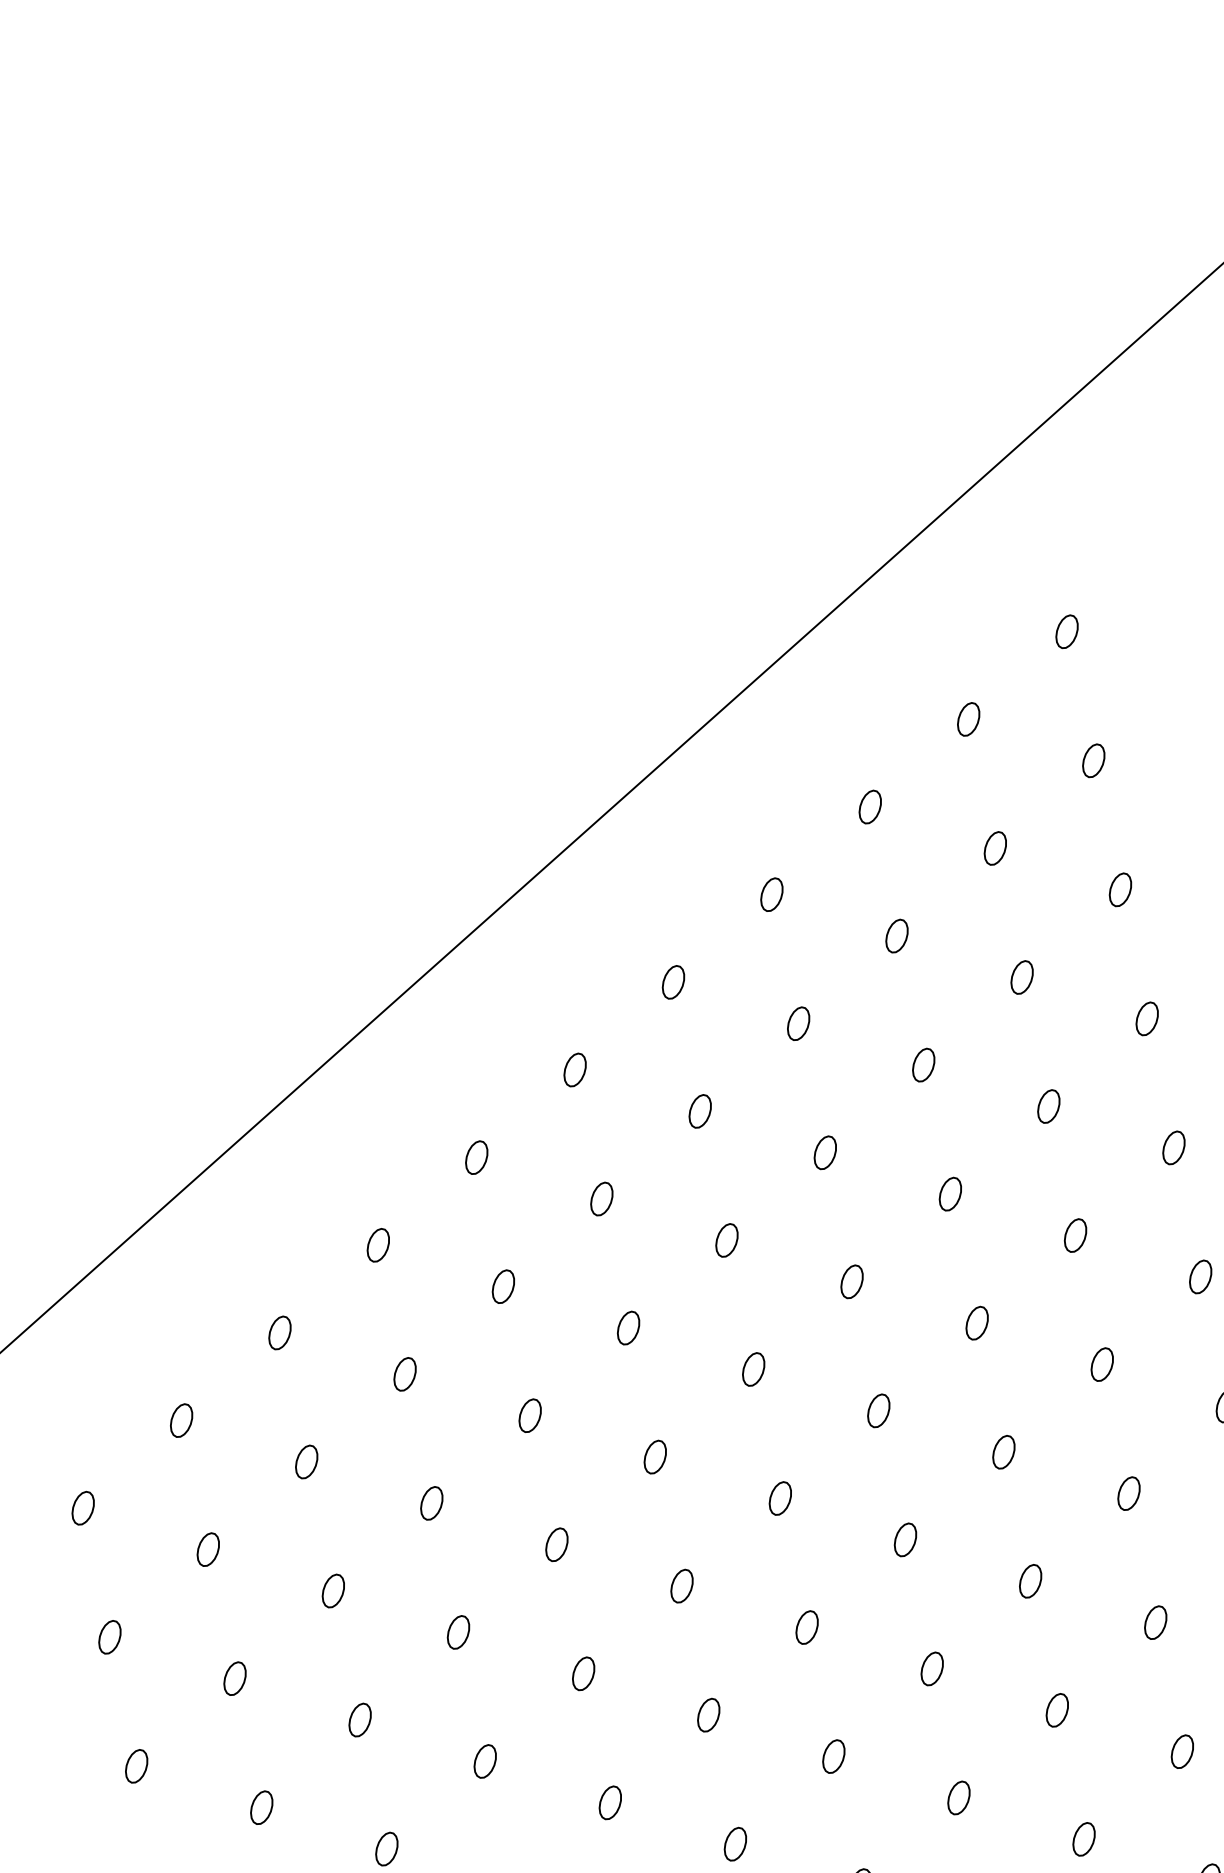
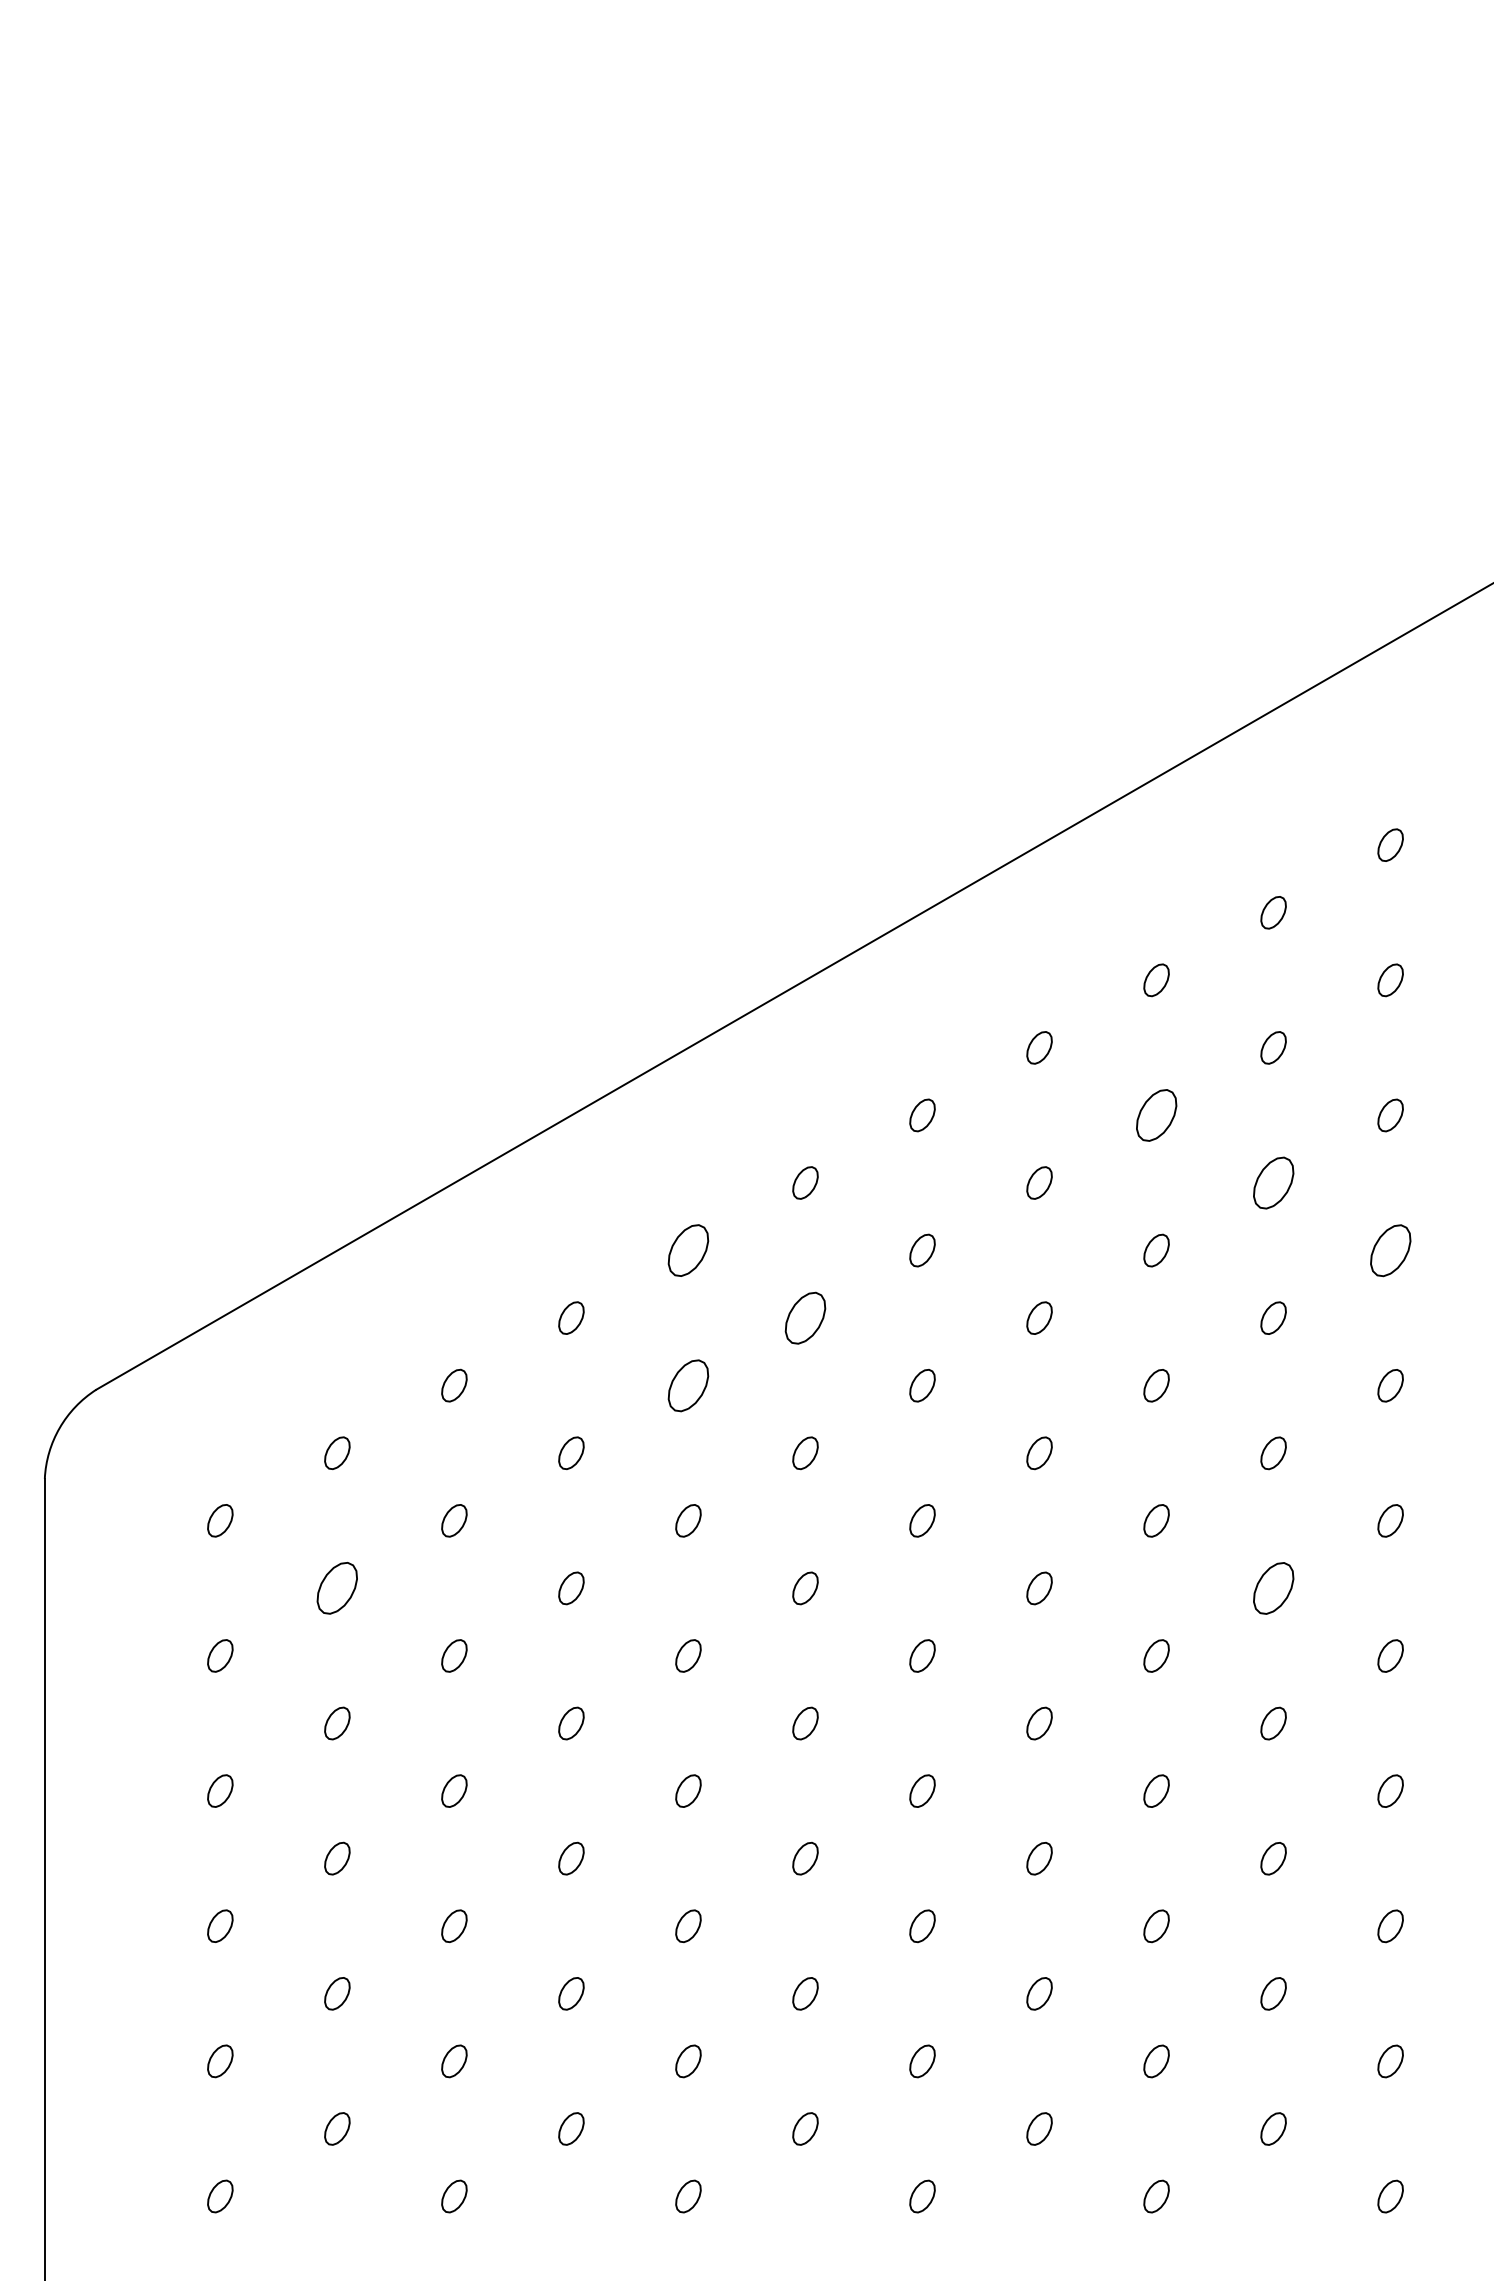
part: (896, 936) -> (1156, 1115), size x1.6
part: (1021, 977) -> (1273, 1182), size x1.6
part: (1147, 1018) -> (1390, 1250), size x1.6
part: (476, 1157) -> (688, 1250), size x1.6
part: (601, 1198) -> (805, 1317), size x1.6
part: (503, 1286) -> (688, 1385), size x1.6
part: (1102, 1364) -> (1273, 1588), size x1.6
part: (208, 1549) -> (337, 1588), size x1.6

